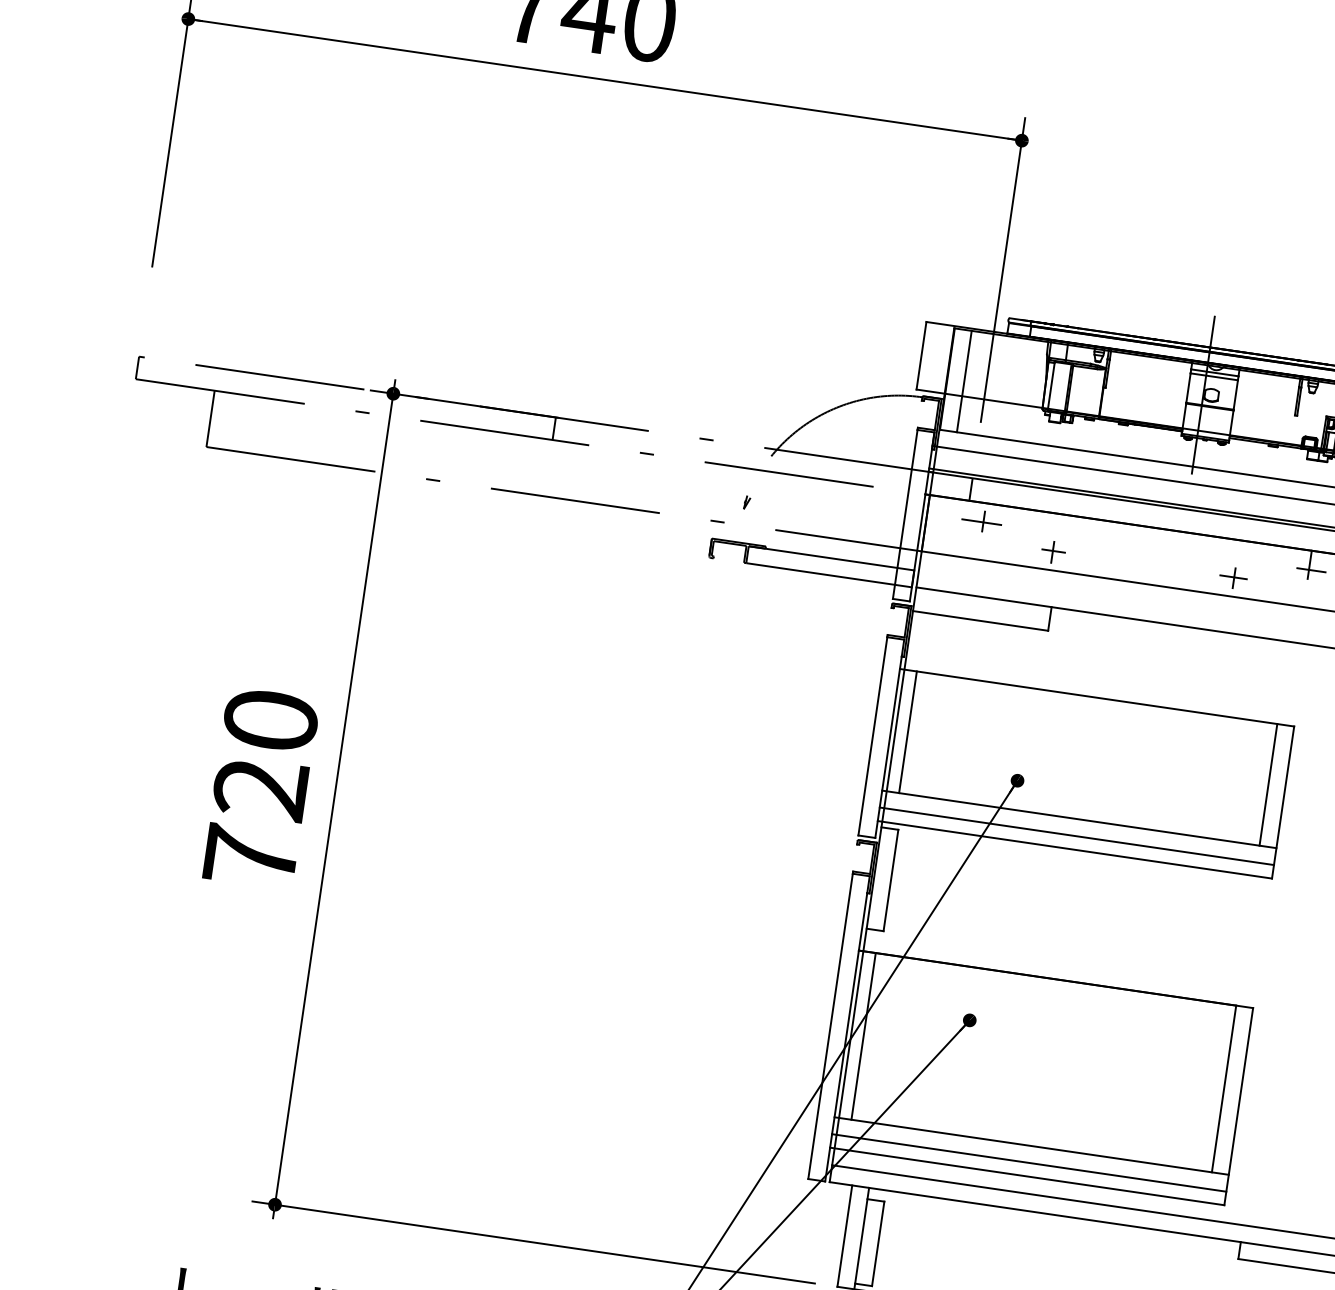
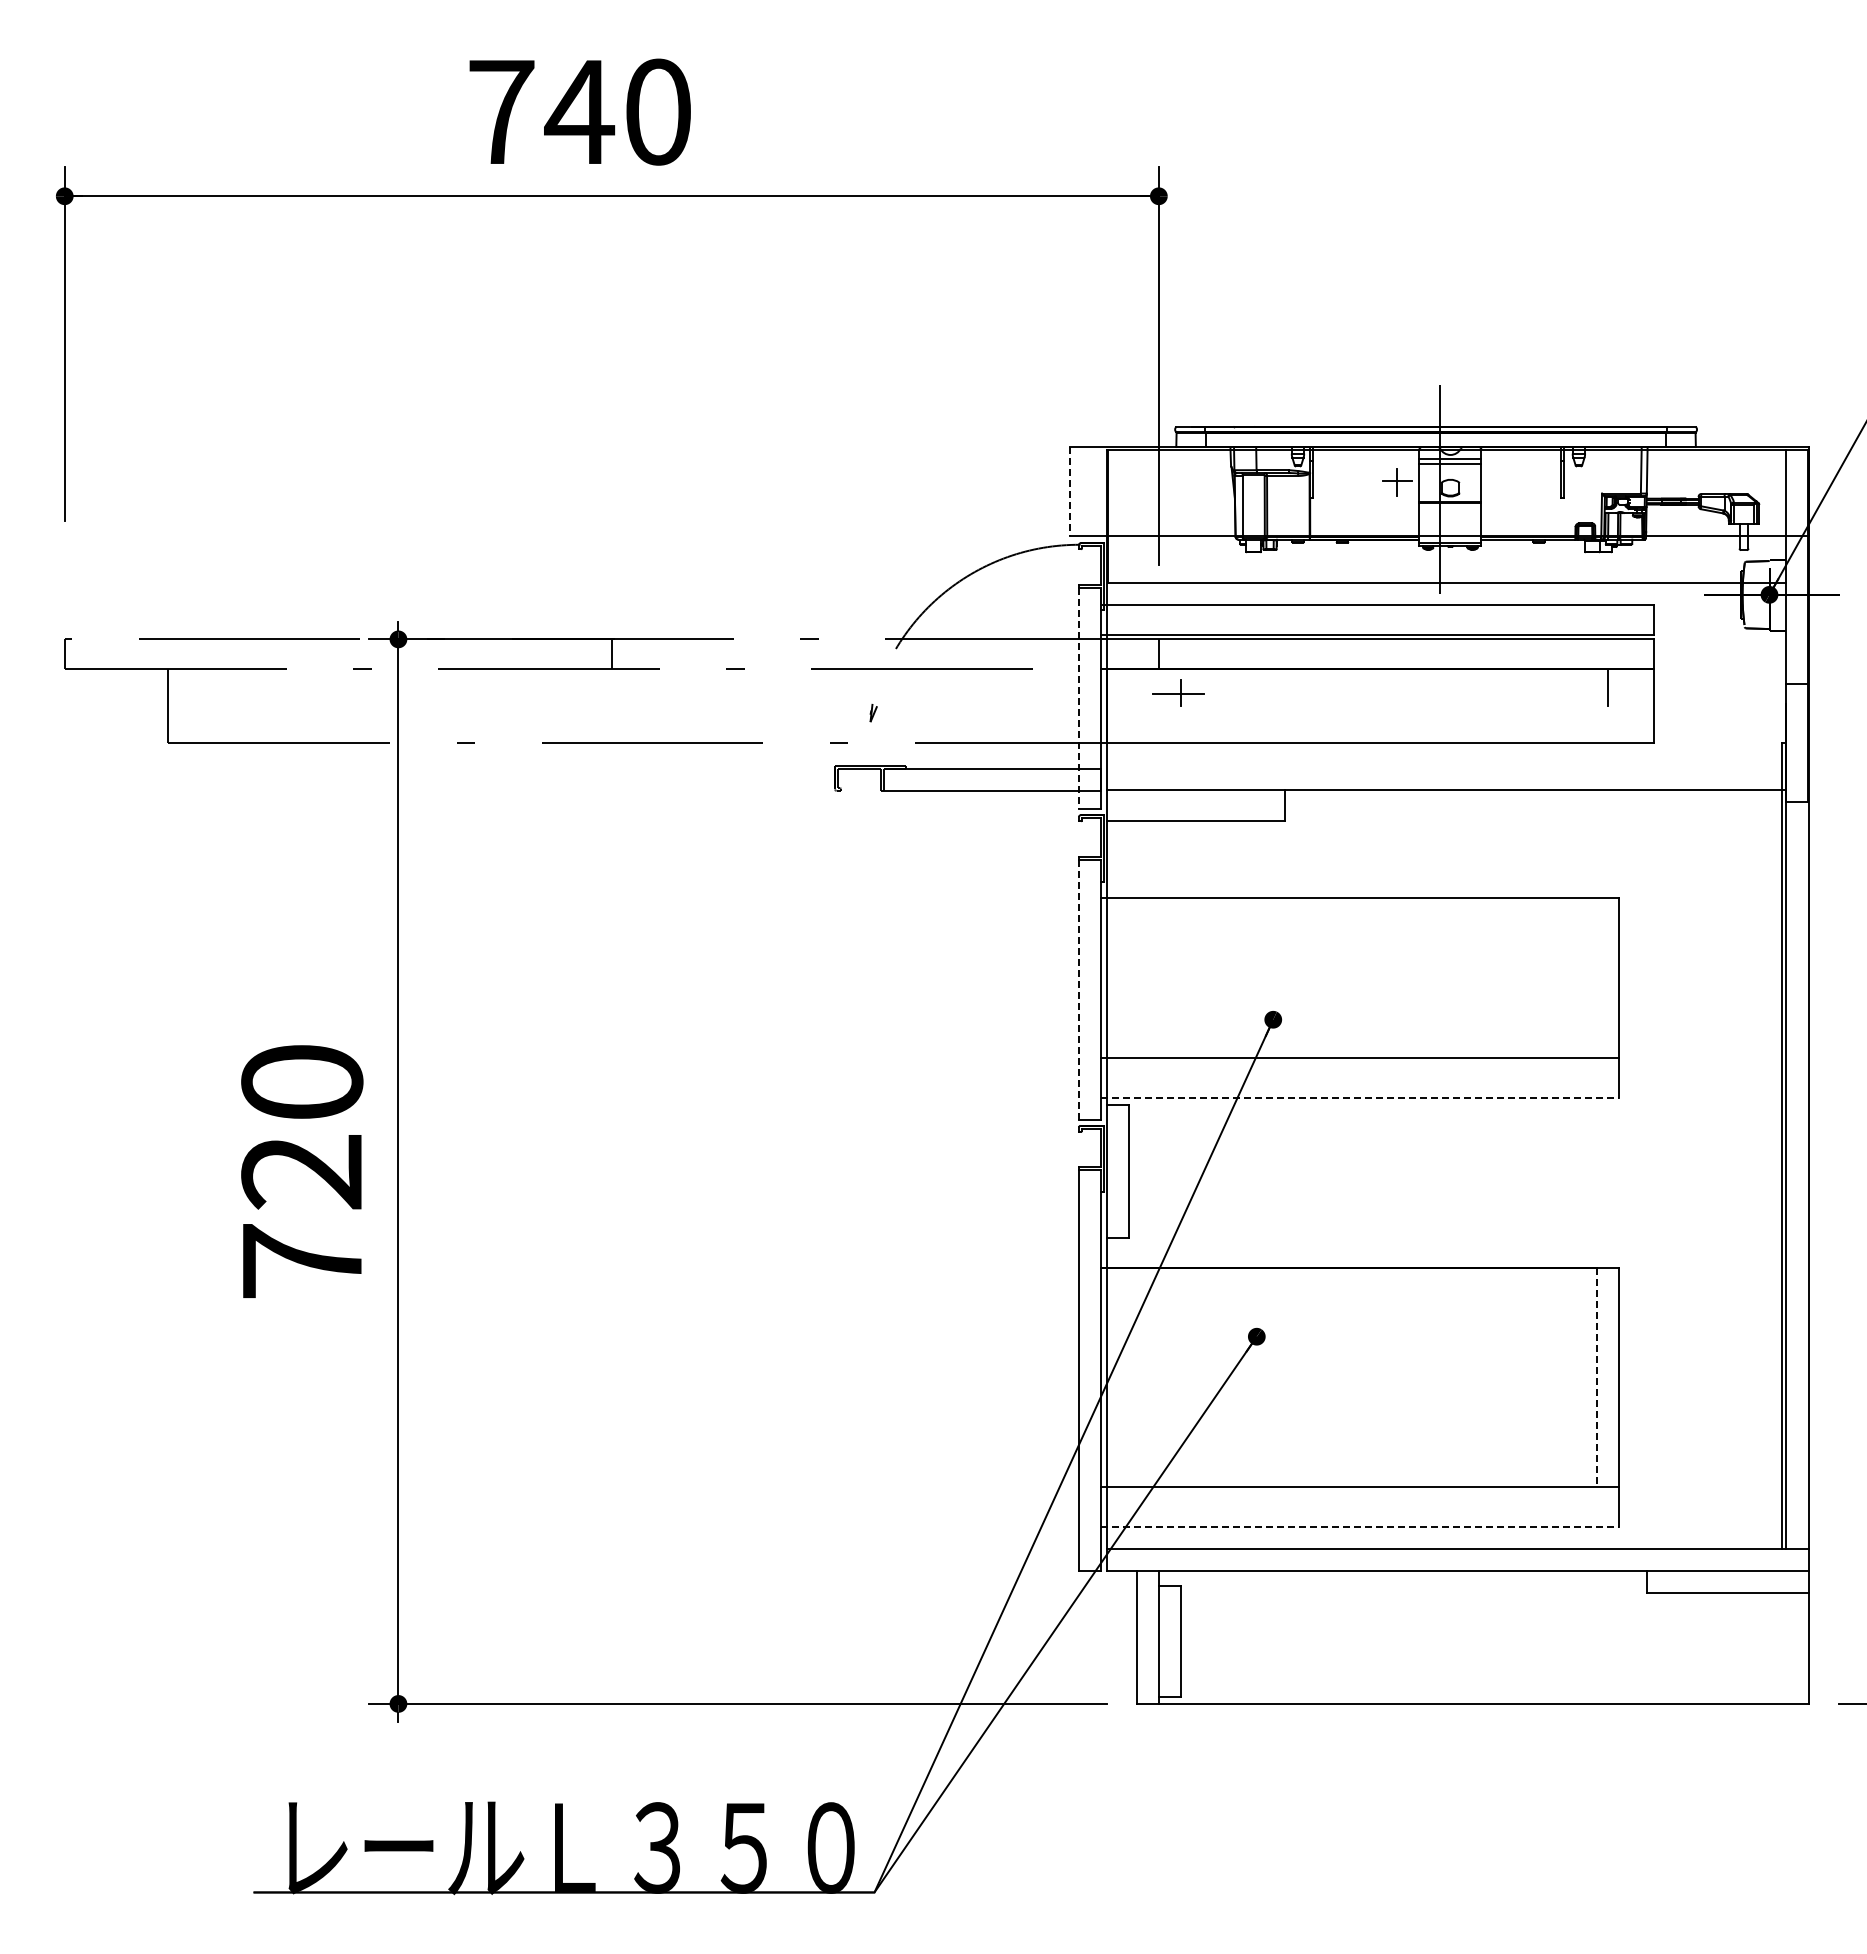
line: (921, 356) -> (1070, 492), solid -> dashed
line: (964, 381) -> (1130, 516), removed
line: (905, 514) -> (1079, 698), solid -> dashed
part: (1053, 552) -> (1397, 482), moved
line: (1311, 570) -> (1611, 694), removed
part: (1233, 577) -> (1512, 718), removed
line: (908, 731) -> (1123, 977), removed
line: (873, 736) -> (1079, 990), solid -> dashed
line: (1268, 784) -> (1596, 977), removed
line: (1076, 836) -> (1359, 1080), removed
line: (1074, 849) -> (1359, 1097), solid -> dashed
line: (863, 1035) -> (1123, 1376), removed
line: (1224, 1089) -> (1596, 1377), solid -> dashed
line: (1028, 1162) -> (1359, 1508), removed
line: (1026, 1176) -> (1359, 1526), solid -> dashed

